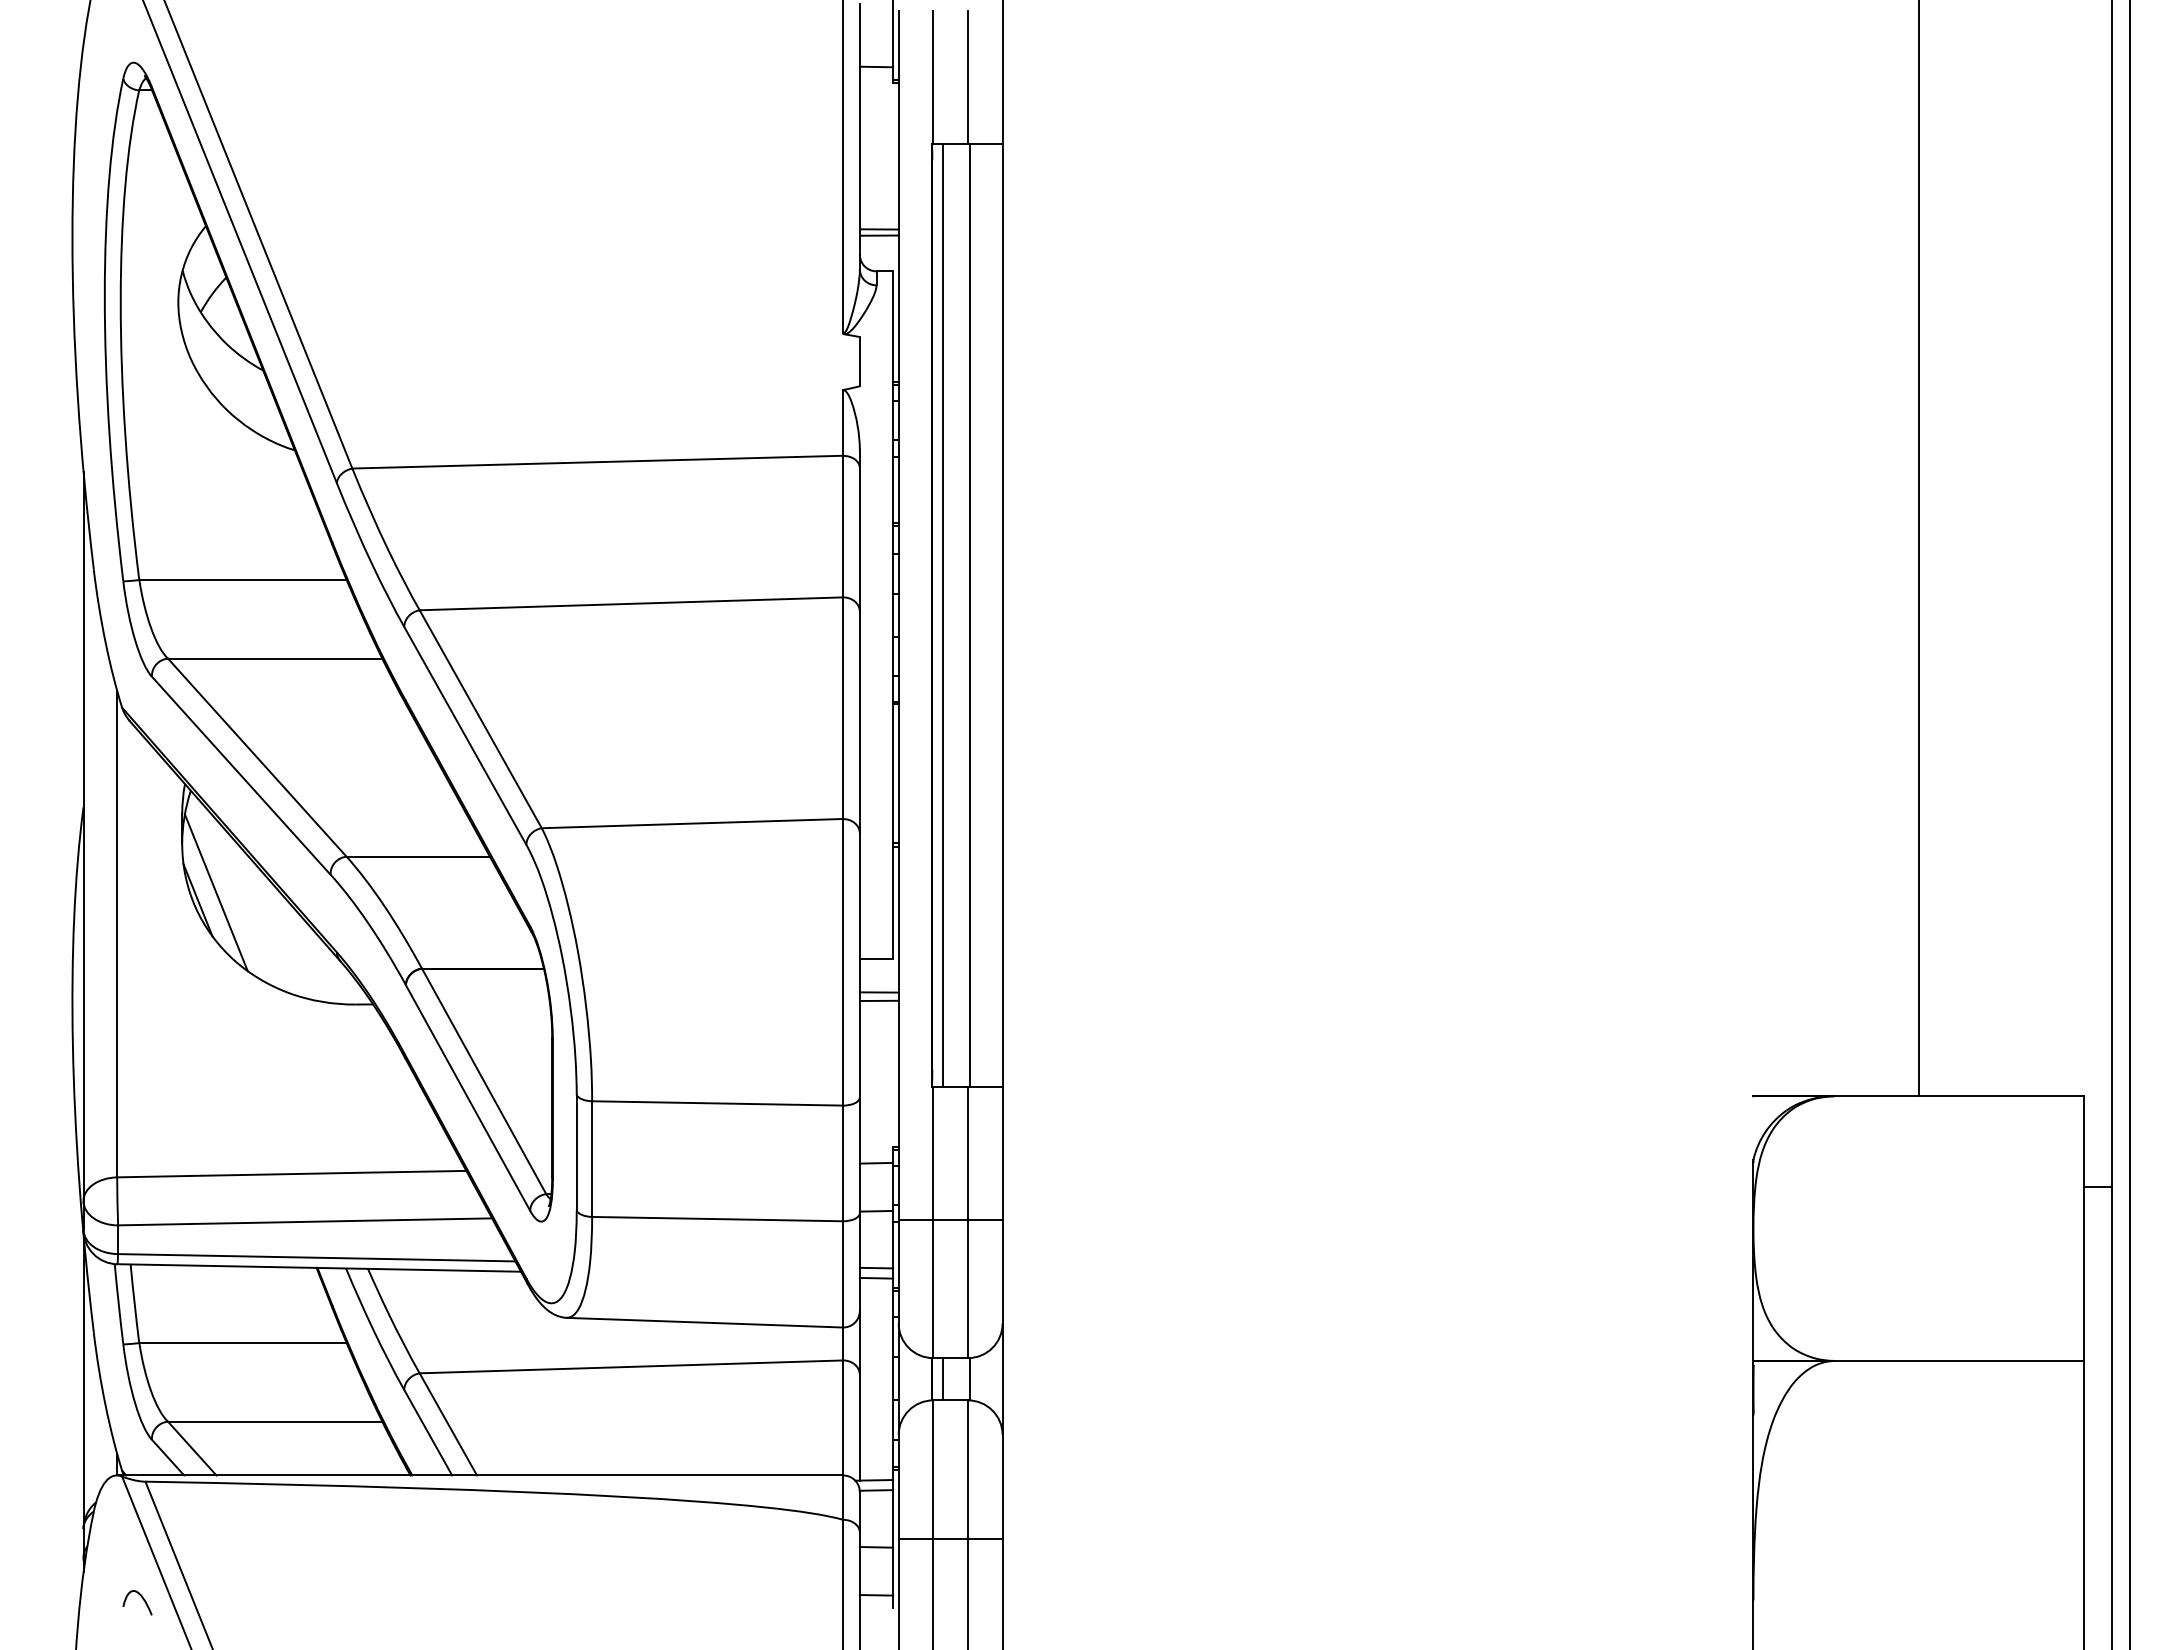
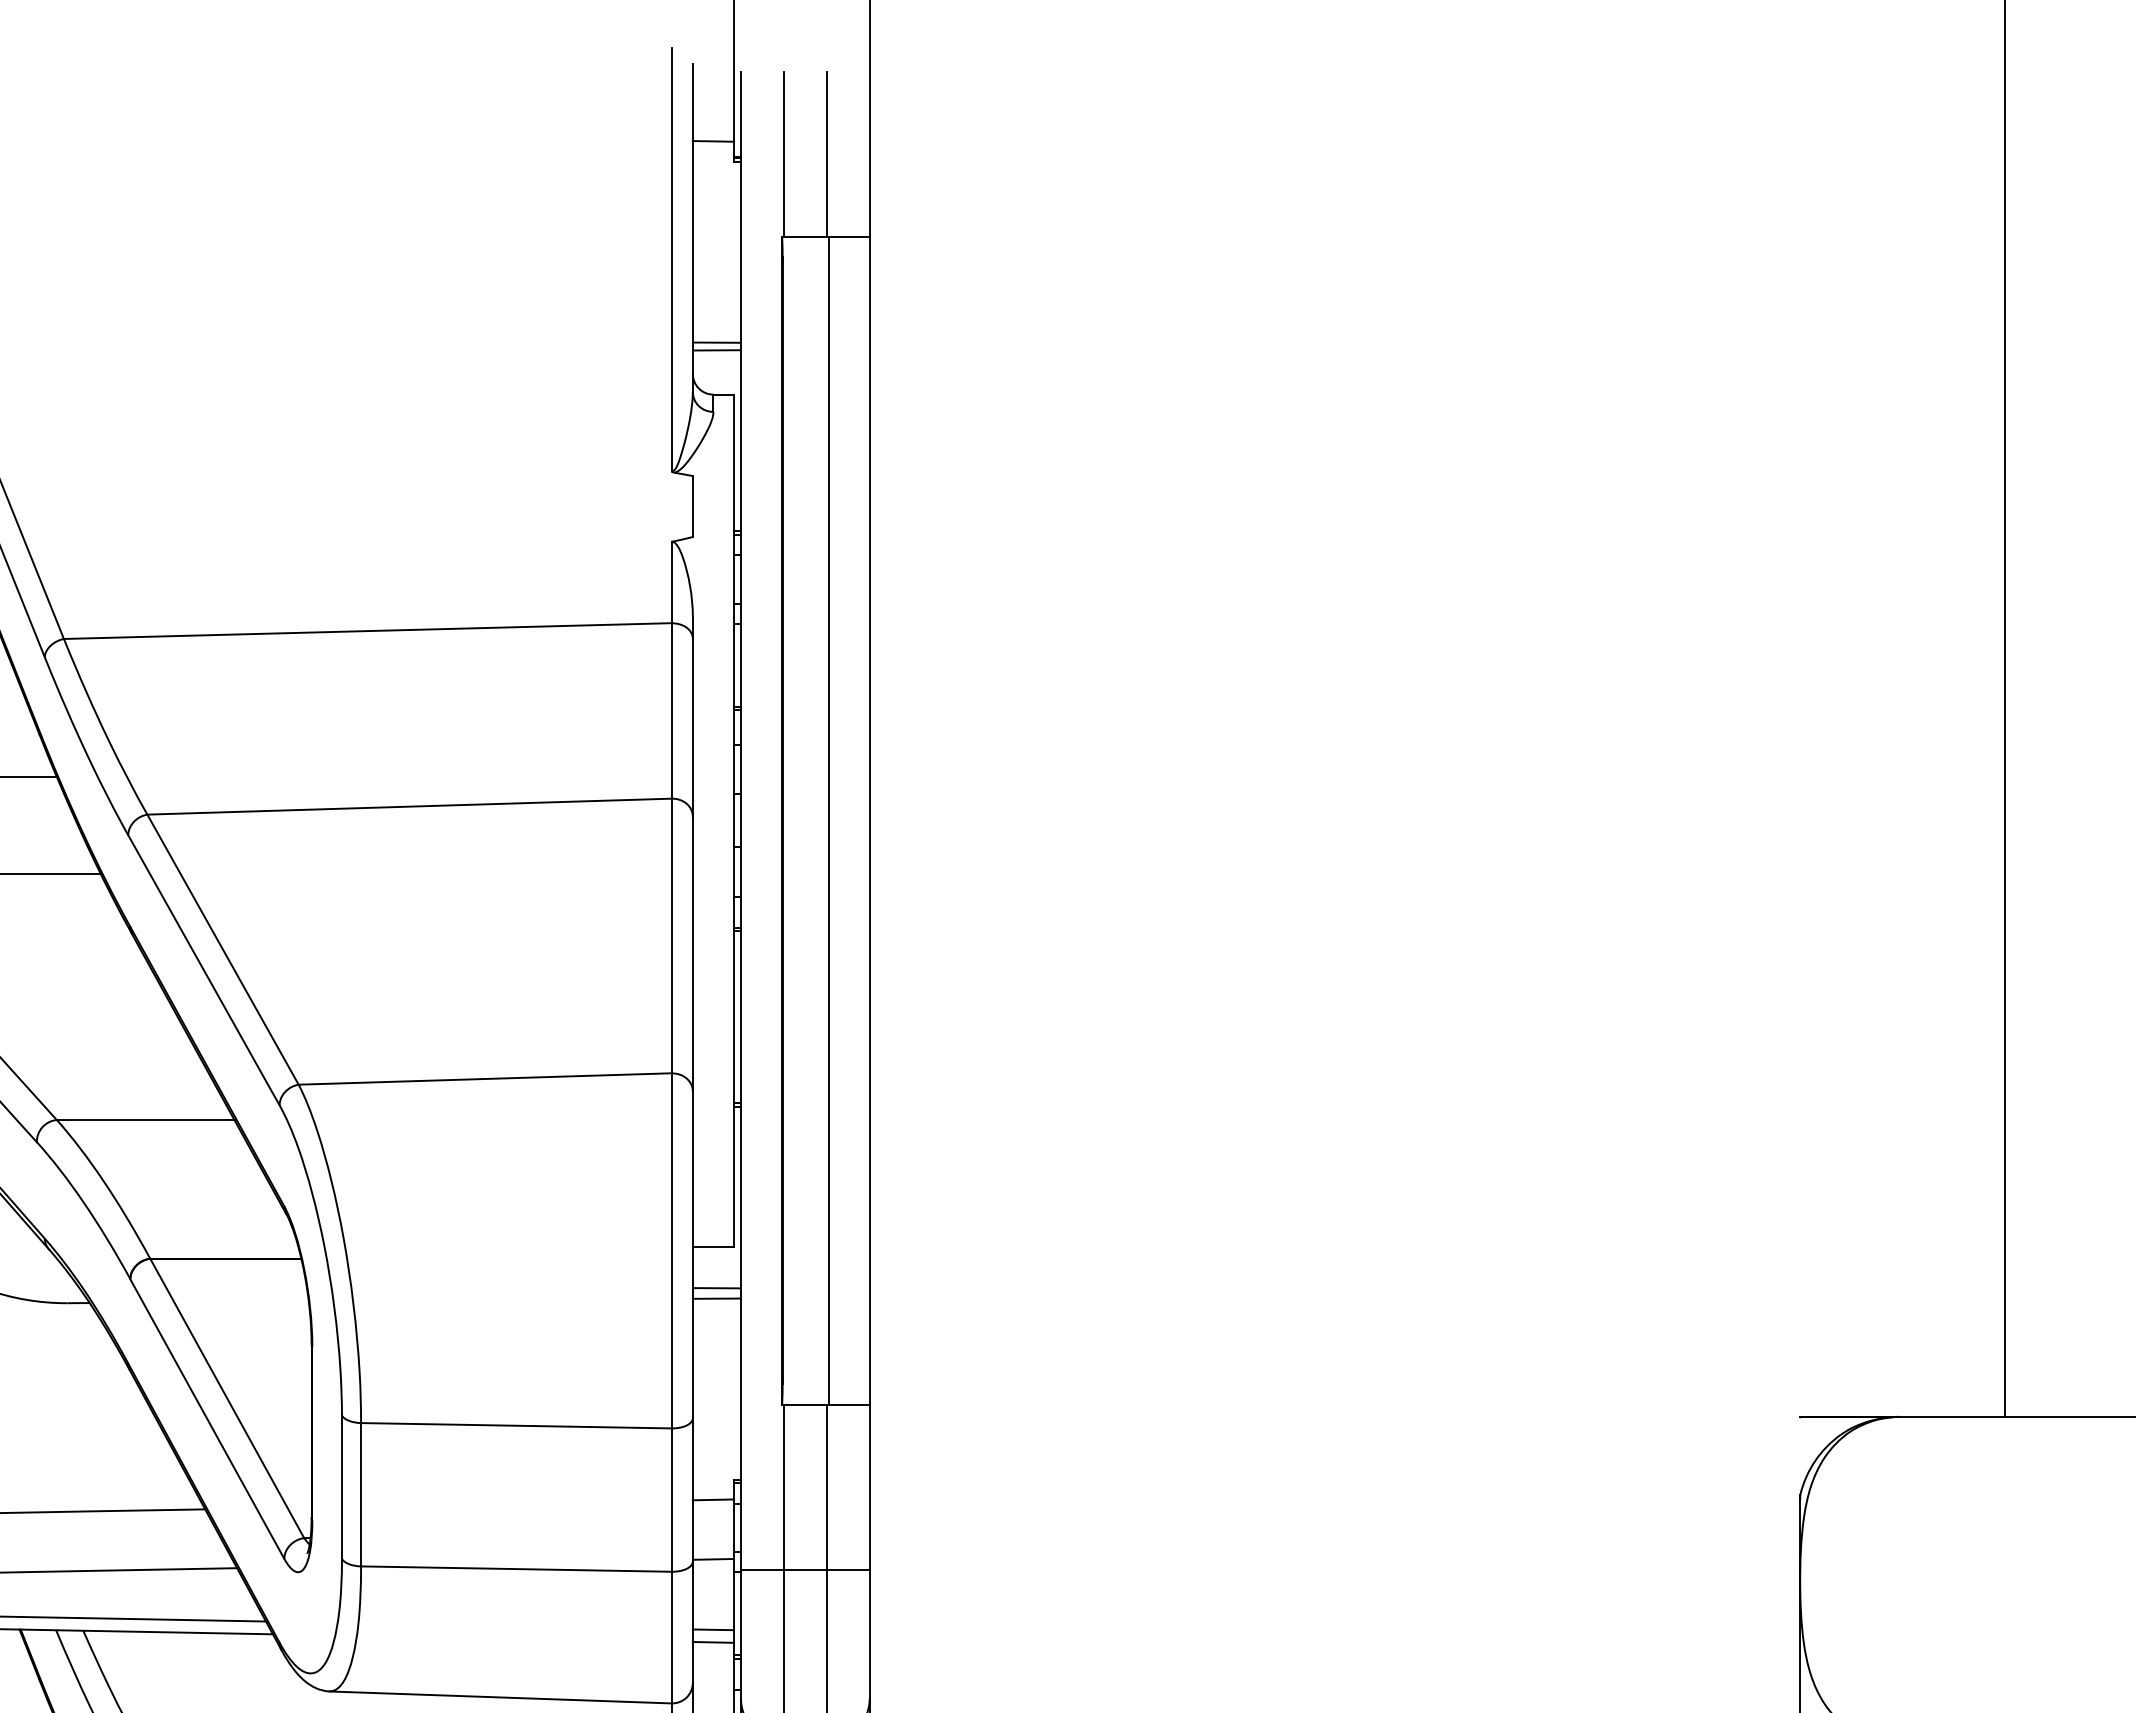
line: (942, 614) -> (795, 819), removed

